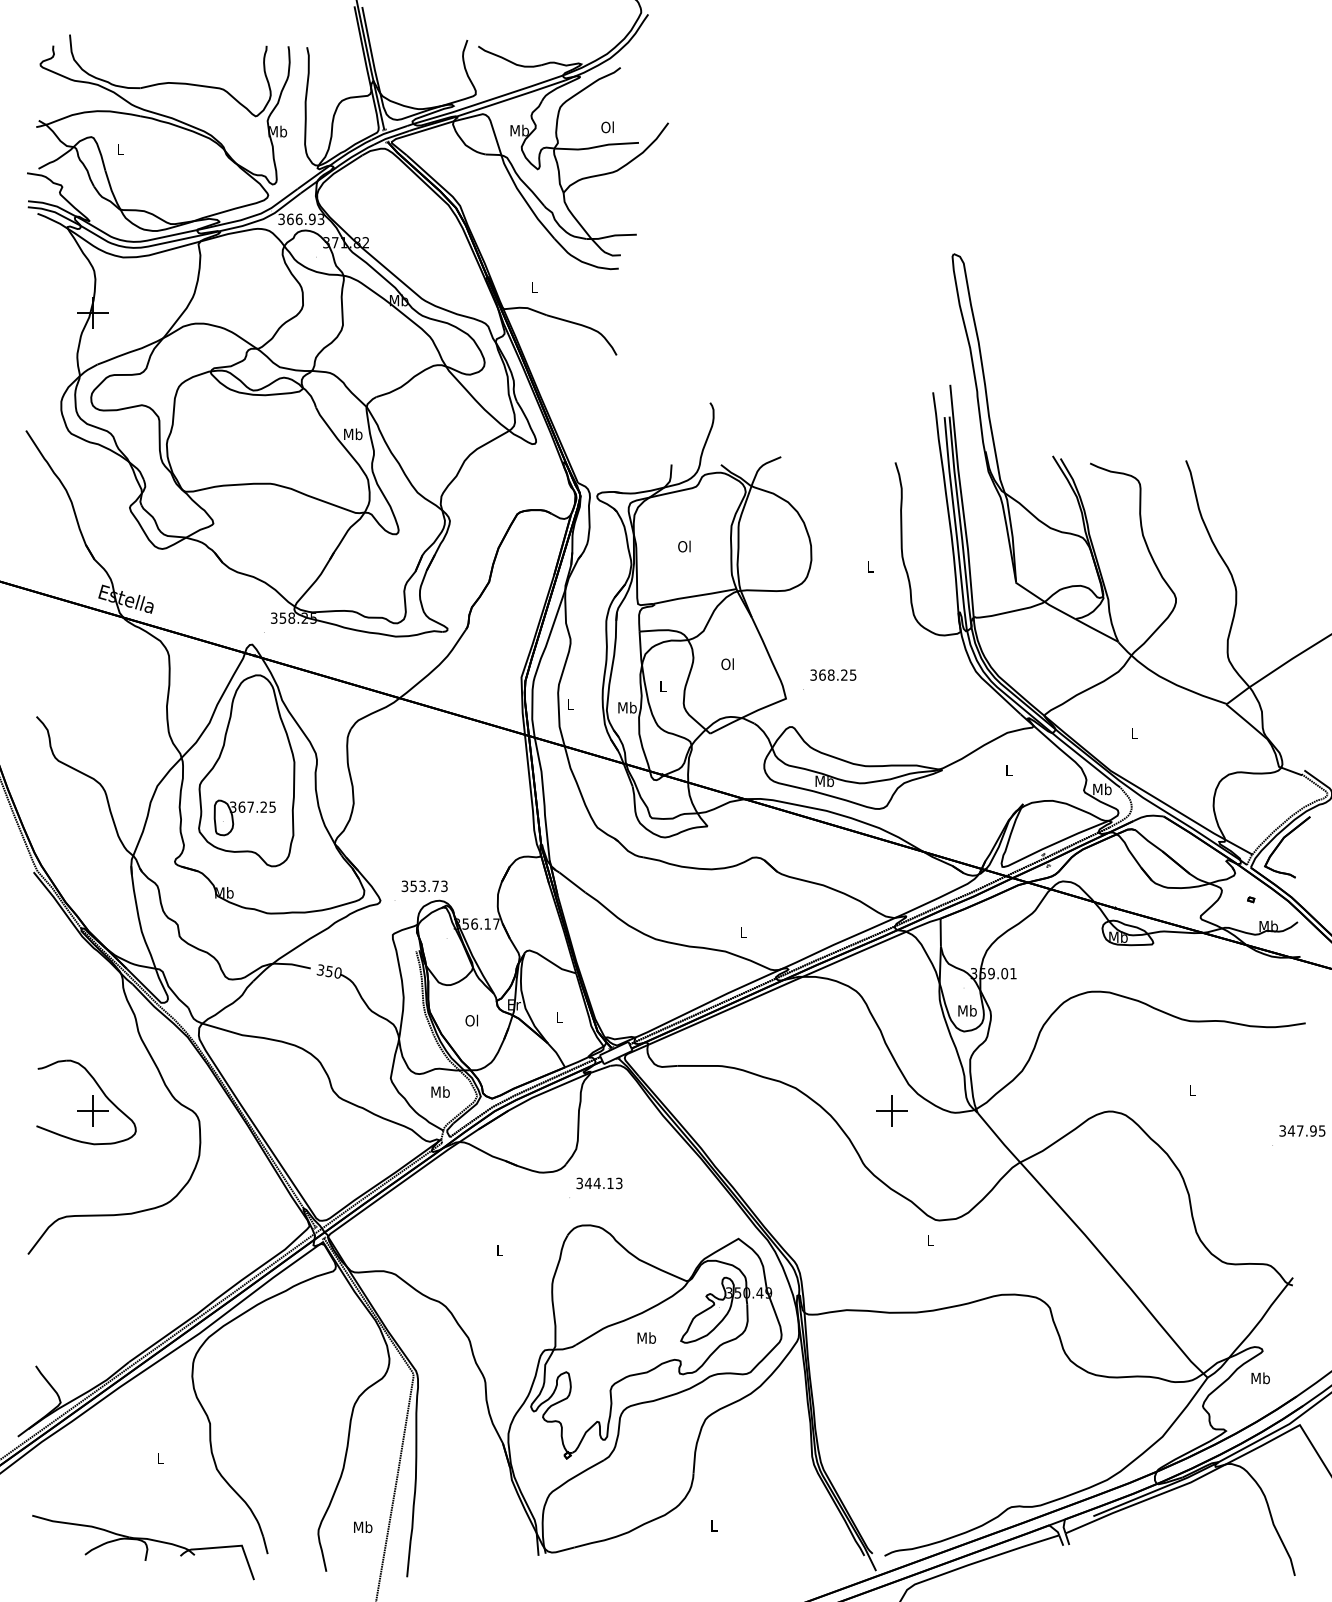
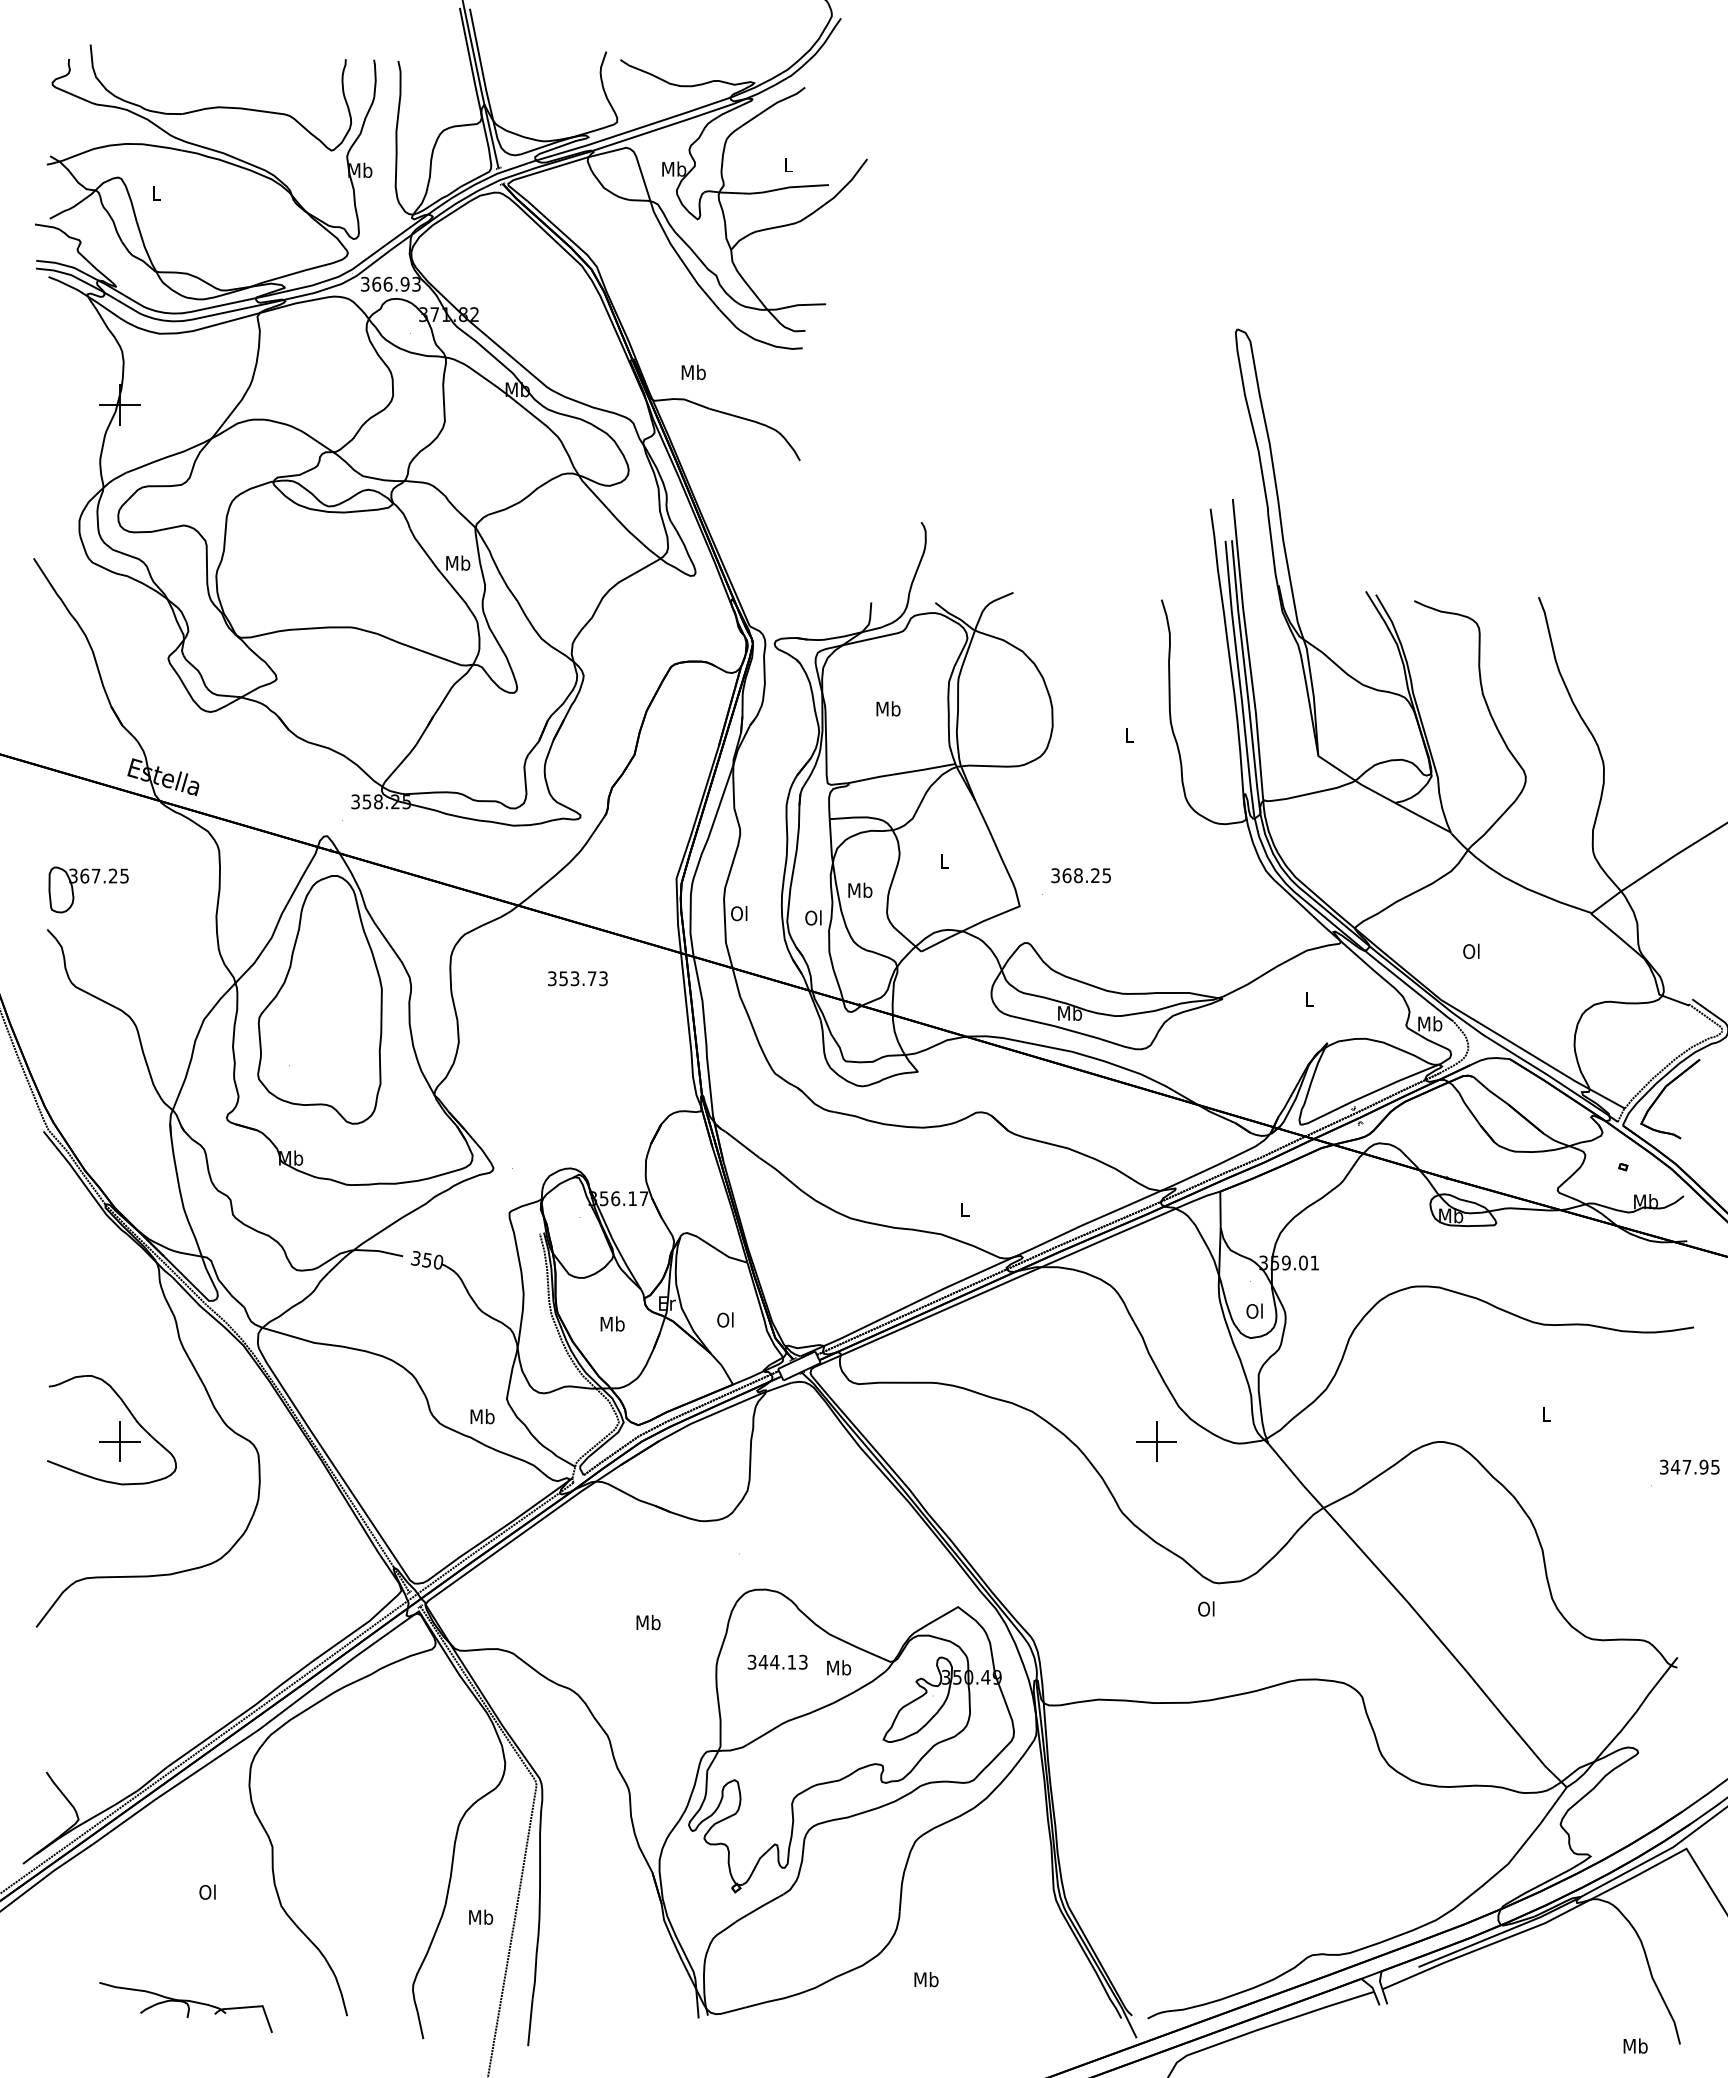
text: (607, 127) -> (788, 164), Ol -> L
text: (534, 287) -> (693, 372), L -> Mb
text: (684, 546) -> (888, 708), Ol -> Mb
text: (727, 664) -> (943, 861), Ol -> L
text: (663, 685) -> (860, 889), L -> Mb
text: (570, 704) -> (739, 913), L -> Ol
text: (627, 707) -> (814, 917), Mb -> Ol
text: (1134, 733) -> (1471, 951), L -> Ol
part: (243, 812) -> (86, 883), moved
text: (424, 886) -> (577, 978), moved
text: (967, 1010) -> (1255, 1310), Mb -> Ol
text: (559, 1017) -> (725, 1319), L -> Ol
text: (472, 1020) -> (612, 1323), Ol -> Mb
text: (440, 1091) -> (482, 1416), moved
text: (599, 1182) -> (777, 1661), moved
text: (929, 1239) -> (1206, 1608), L -> Ol
text: (499, 1250) -> (648, 1622), L -> Mb
text: (647, 1337) -> (839, 1667), moved
text: (1260, 1377) -> (1635, 2045), moved
text: (160, 1458) -> (207, 1891), L -> Ol
text: (714, 1525) -> (926, 1979), L -> Mb
text: (363, 1526) -> (481, 1916), moved
part: (143, 1547) -> (185, 2007), size x0.6

